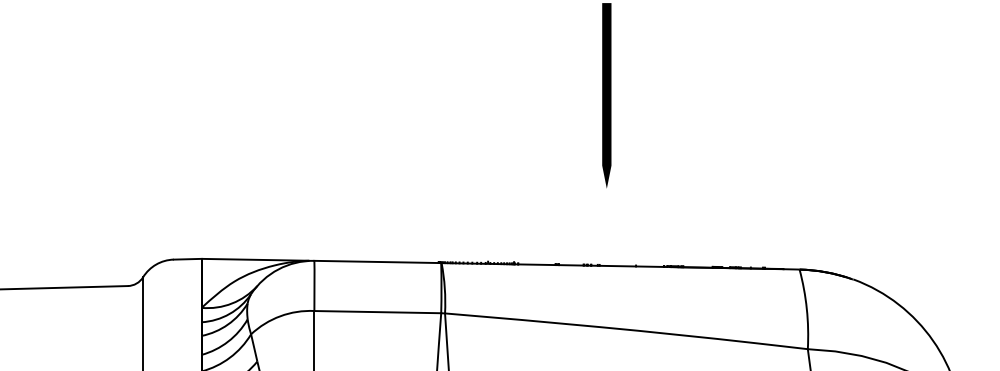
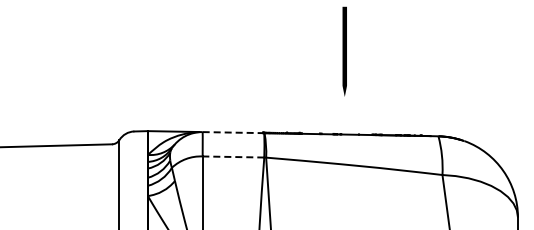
line: (377, 261) -> (233, 132), solid -> dashed
line: (377, 313) -> (233, 157), solid -> dashed

